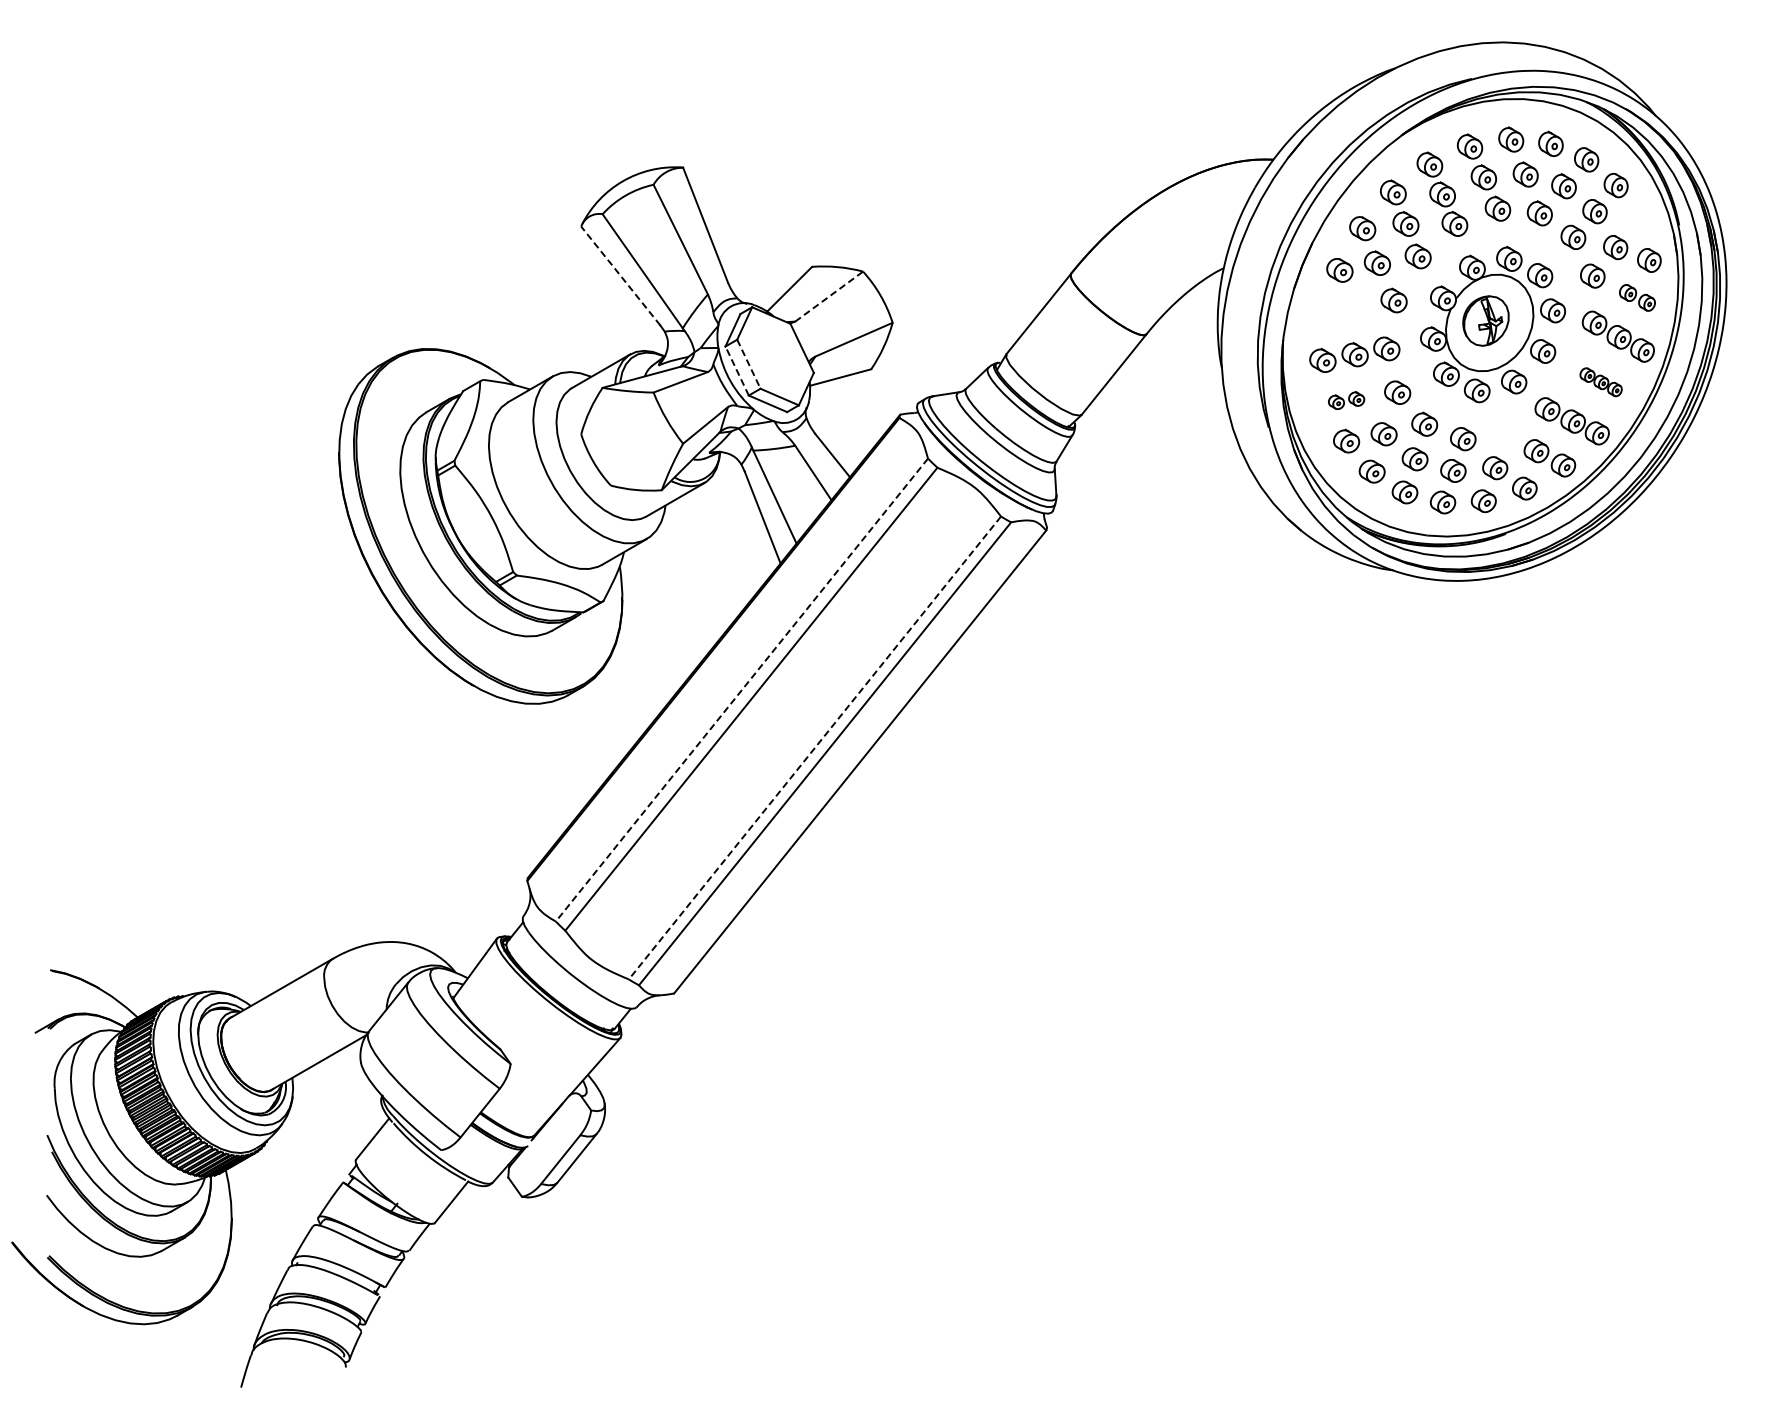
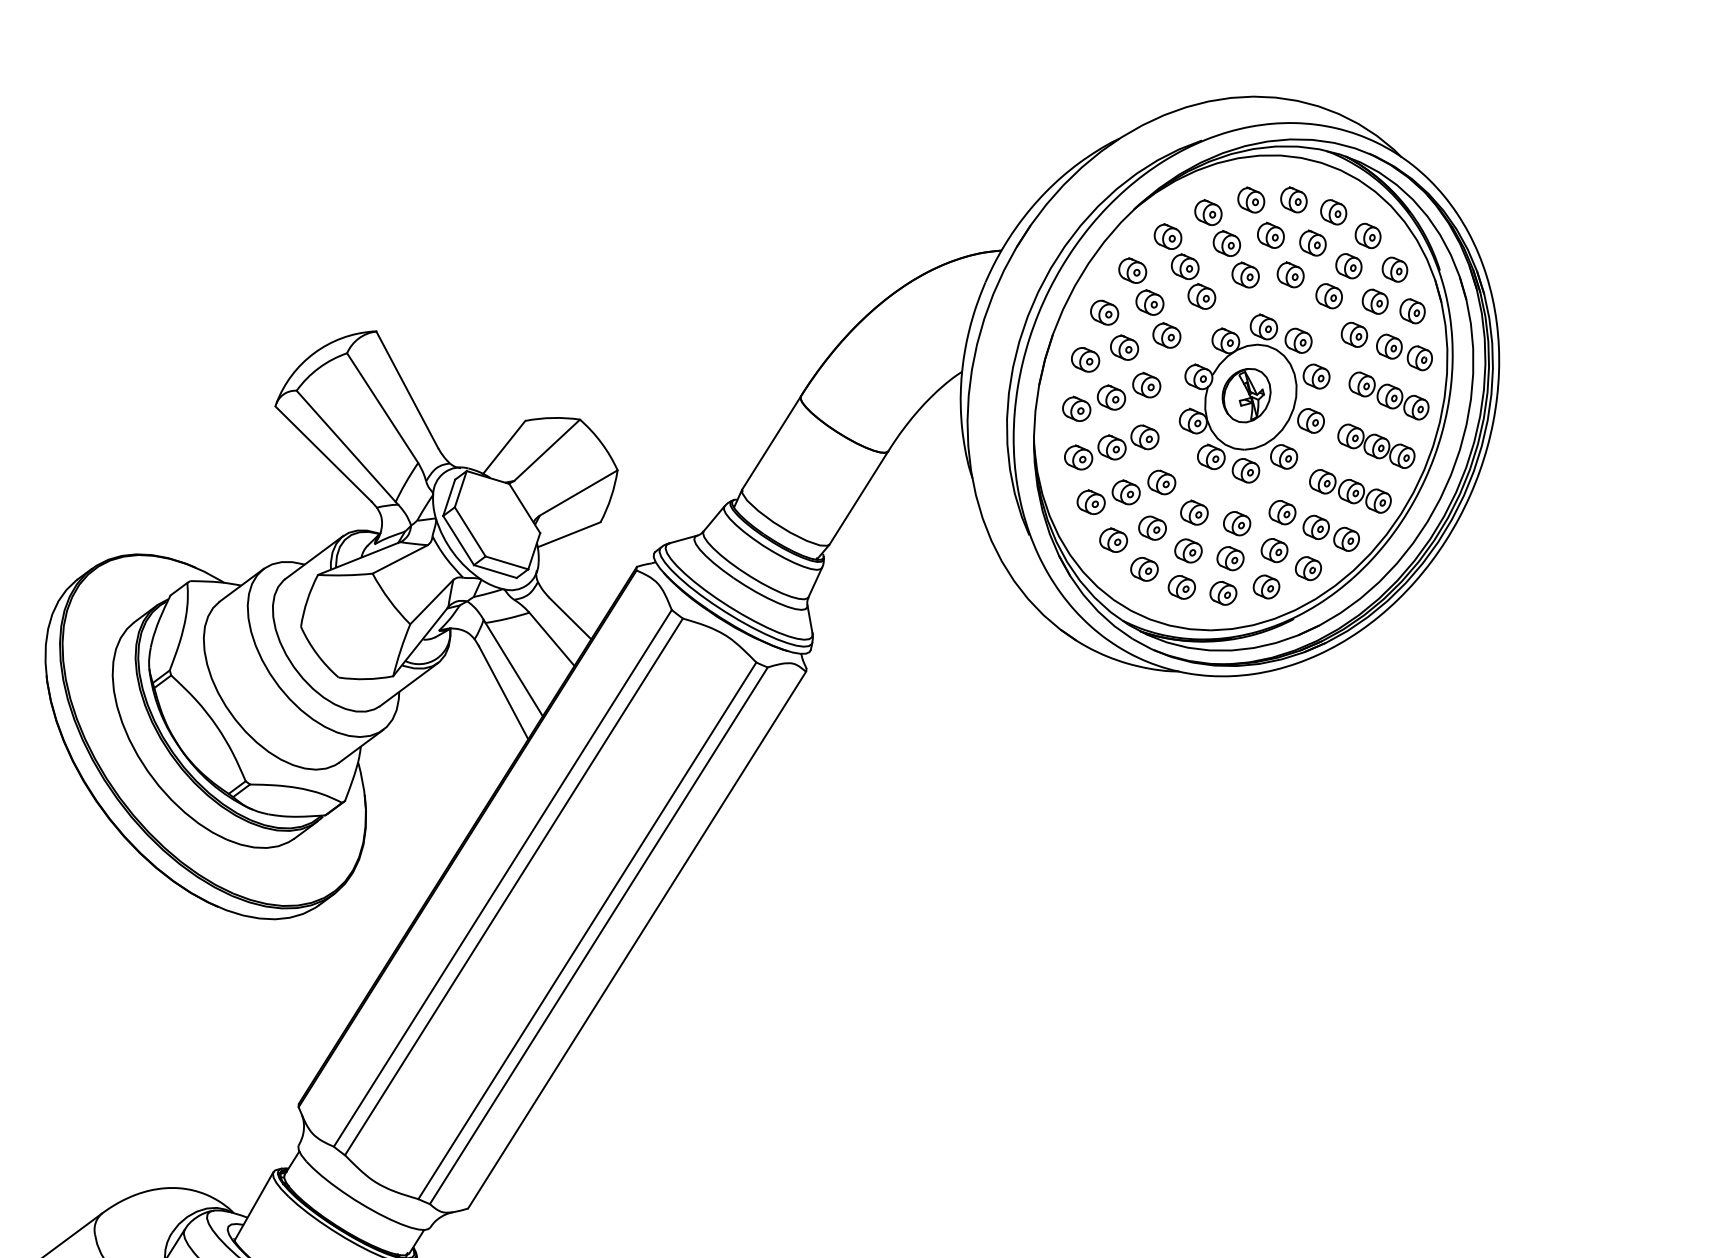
part: (1637, 219) -> (1394, 269), added
line: (620, 275) -> (323, 453), dashed -> solid
line: (829, 296) -> (547, 450), dashed -> solid
part: (1637, 297) -> (1404, 352), size x1.43
part: (1342, 311) -> (1093, 403), added
line: (749, 364) -> (470, 532), dashed -> solid
line: (736, 370) -> (457, 540), dashed -> solid
part: (1600, 382) -> (1375, 446), size x1.67
part: (1346, 400) -> (1108, 497), size x1.67
part: (1506, 433) -> (1282, 512), added
line: (741, 690) -> (502, 878), dashed -> solid
line: (814, 747) -> (586, 930), dashed -> solid

